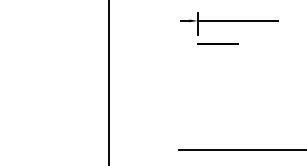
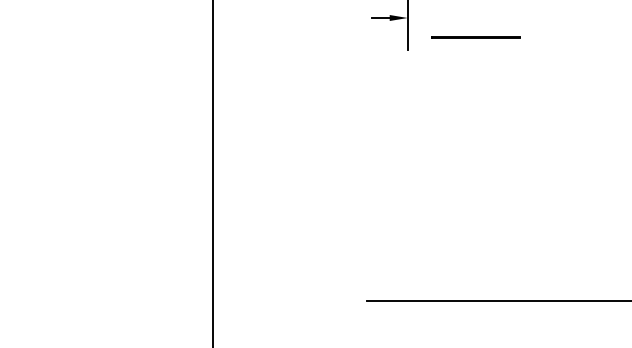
line: (237, 20) -> (494, 17), removed
line: (217, 43) -> (475, 36), moved

